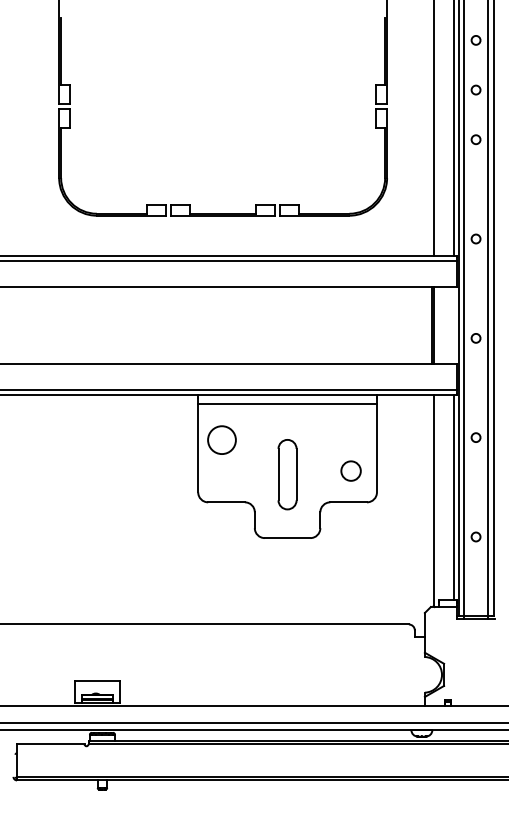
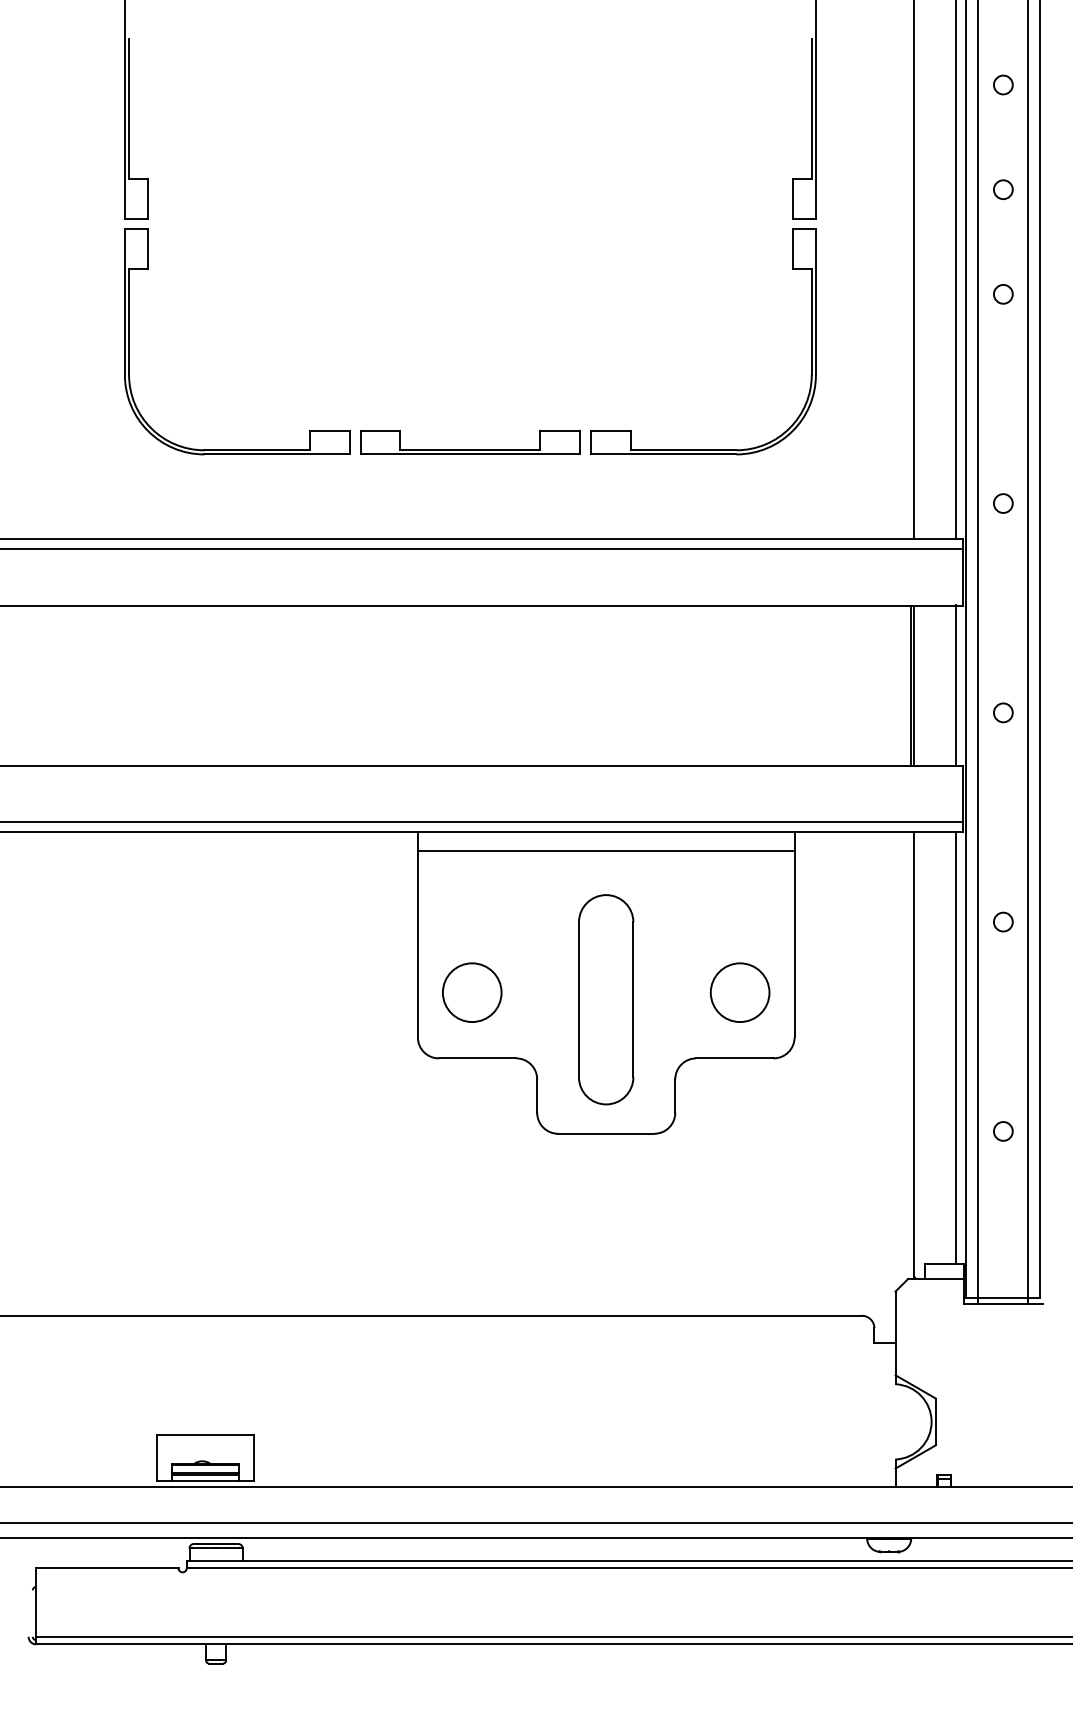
line: (453, 325) -> (955, 685), added
circle: (221, 439) -> (471, 991), moved
circle: (350, 470) -> (738, 991), size x1.43
part: (287, 474) -> (606, 999), size x1.43

